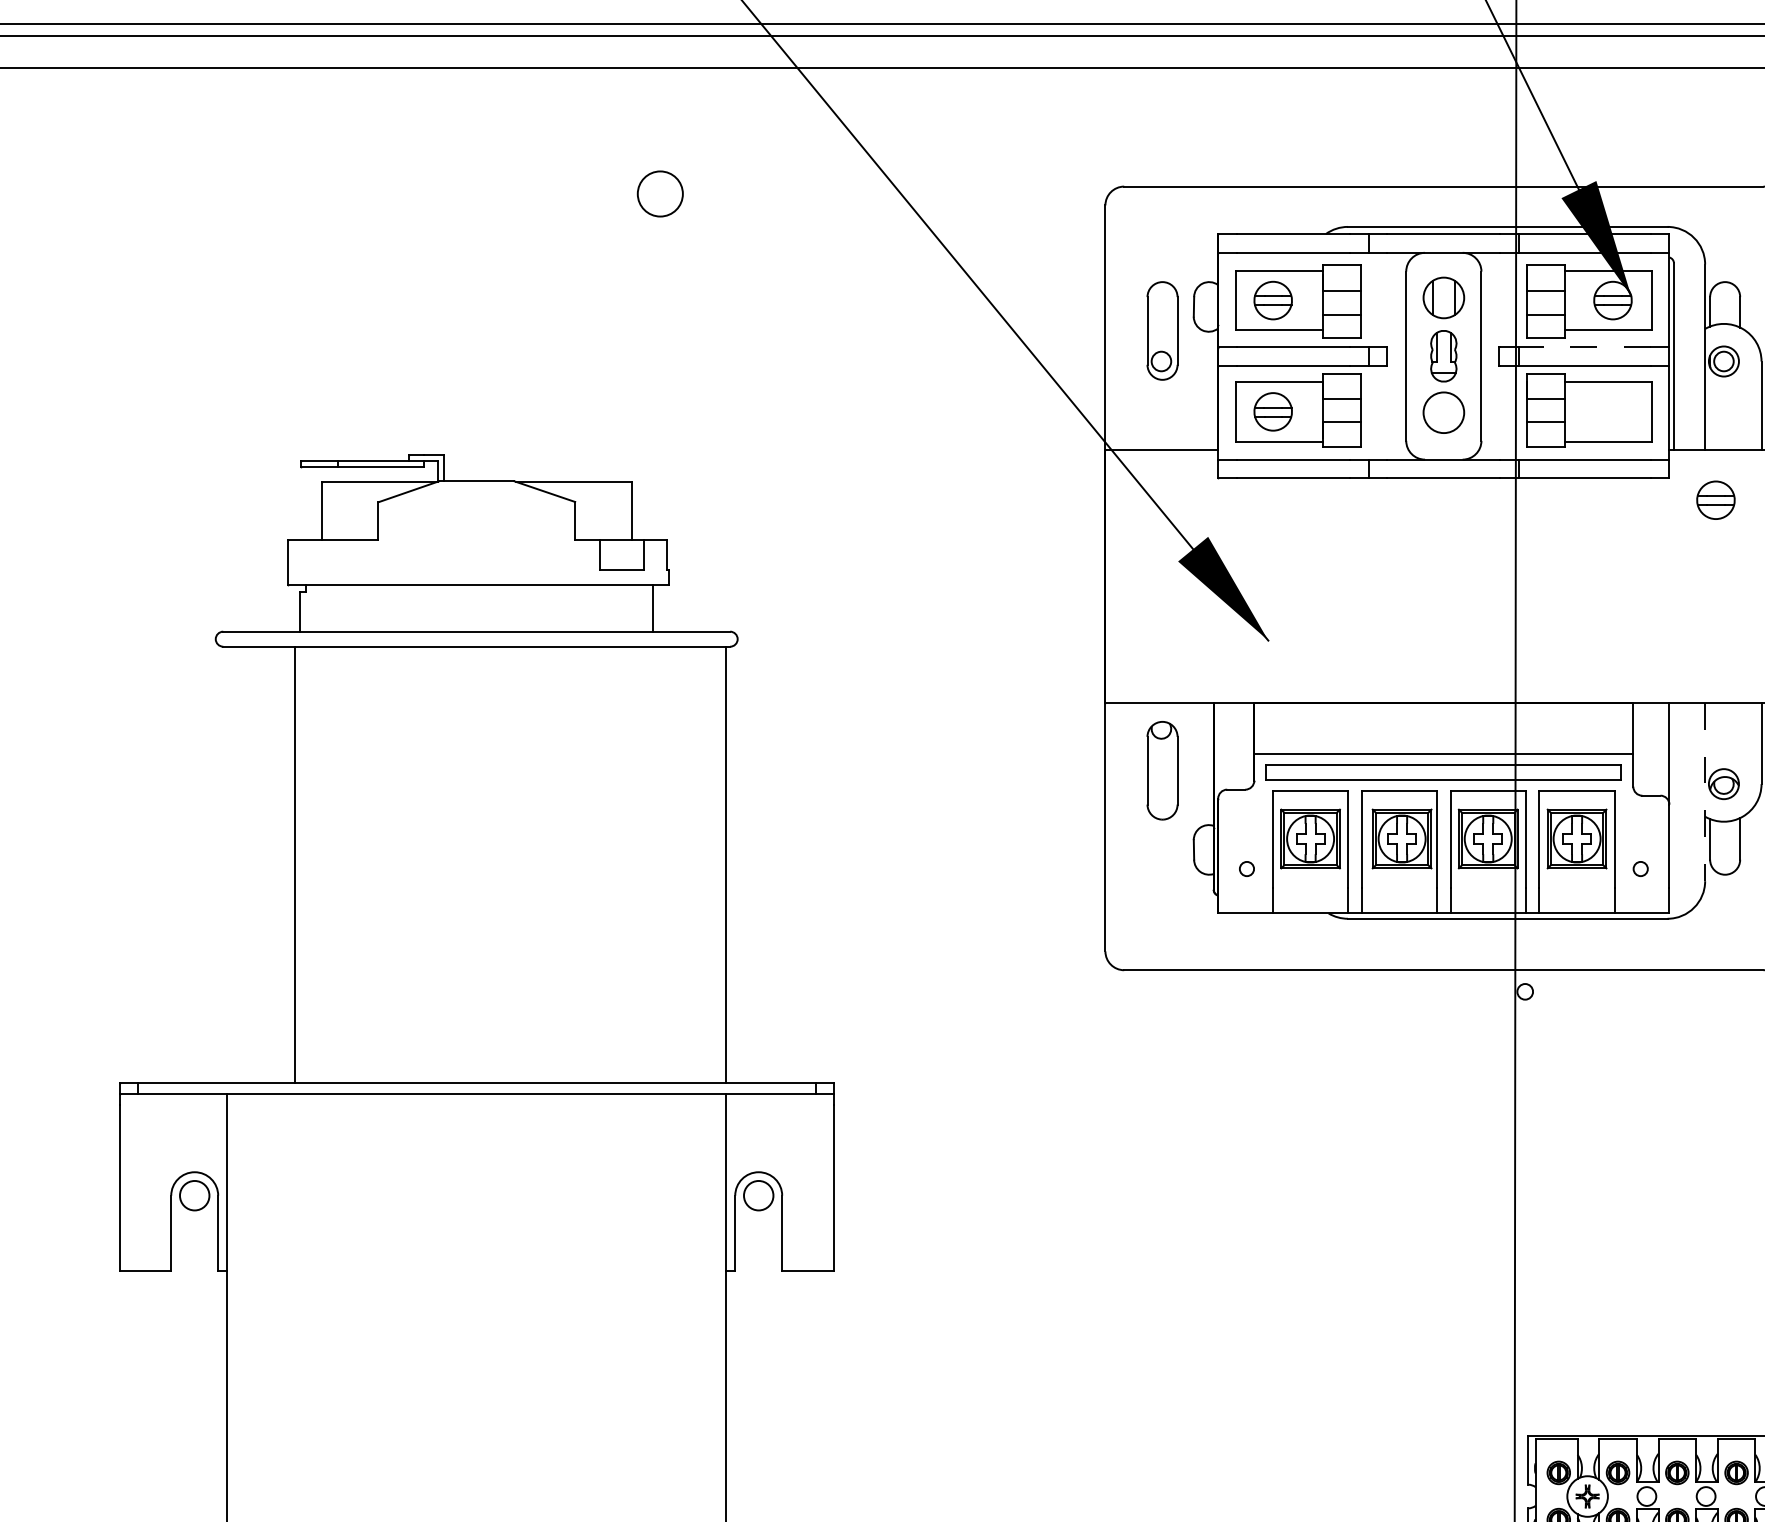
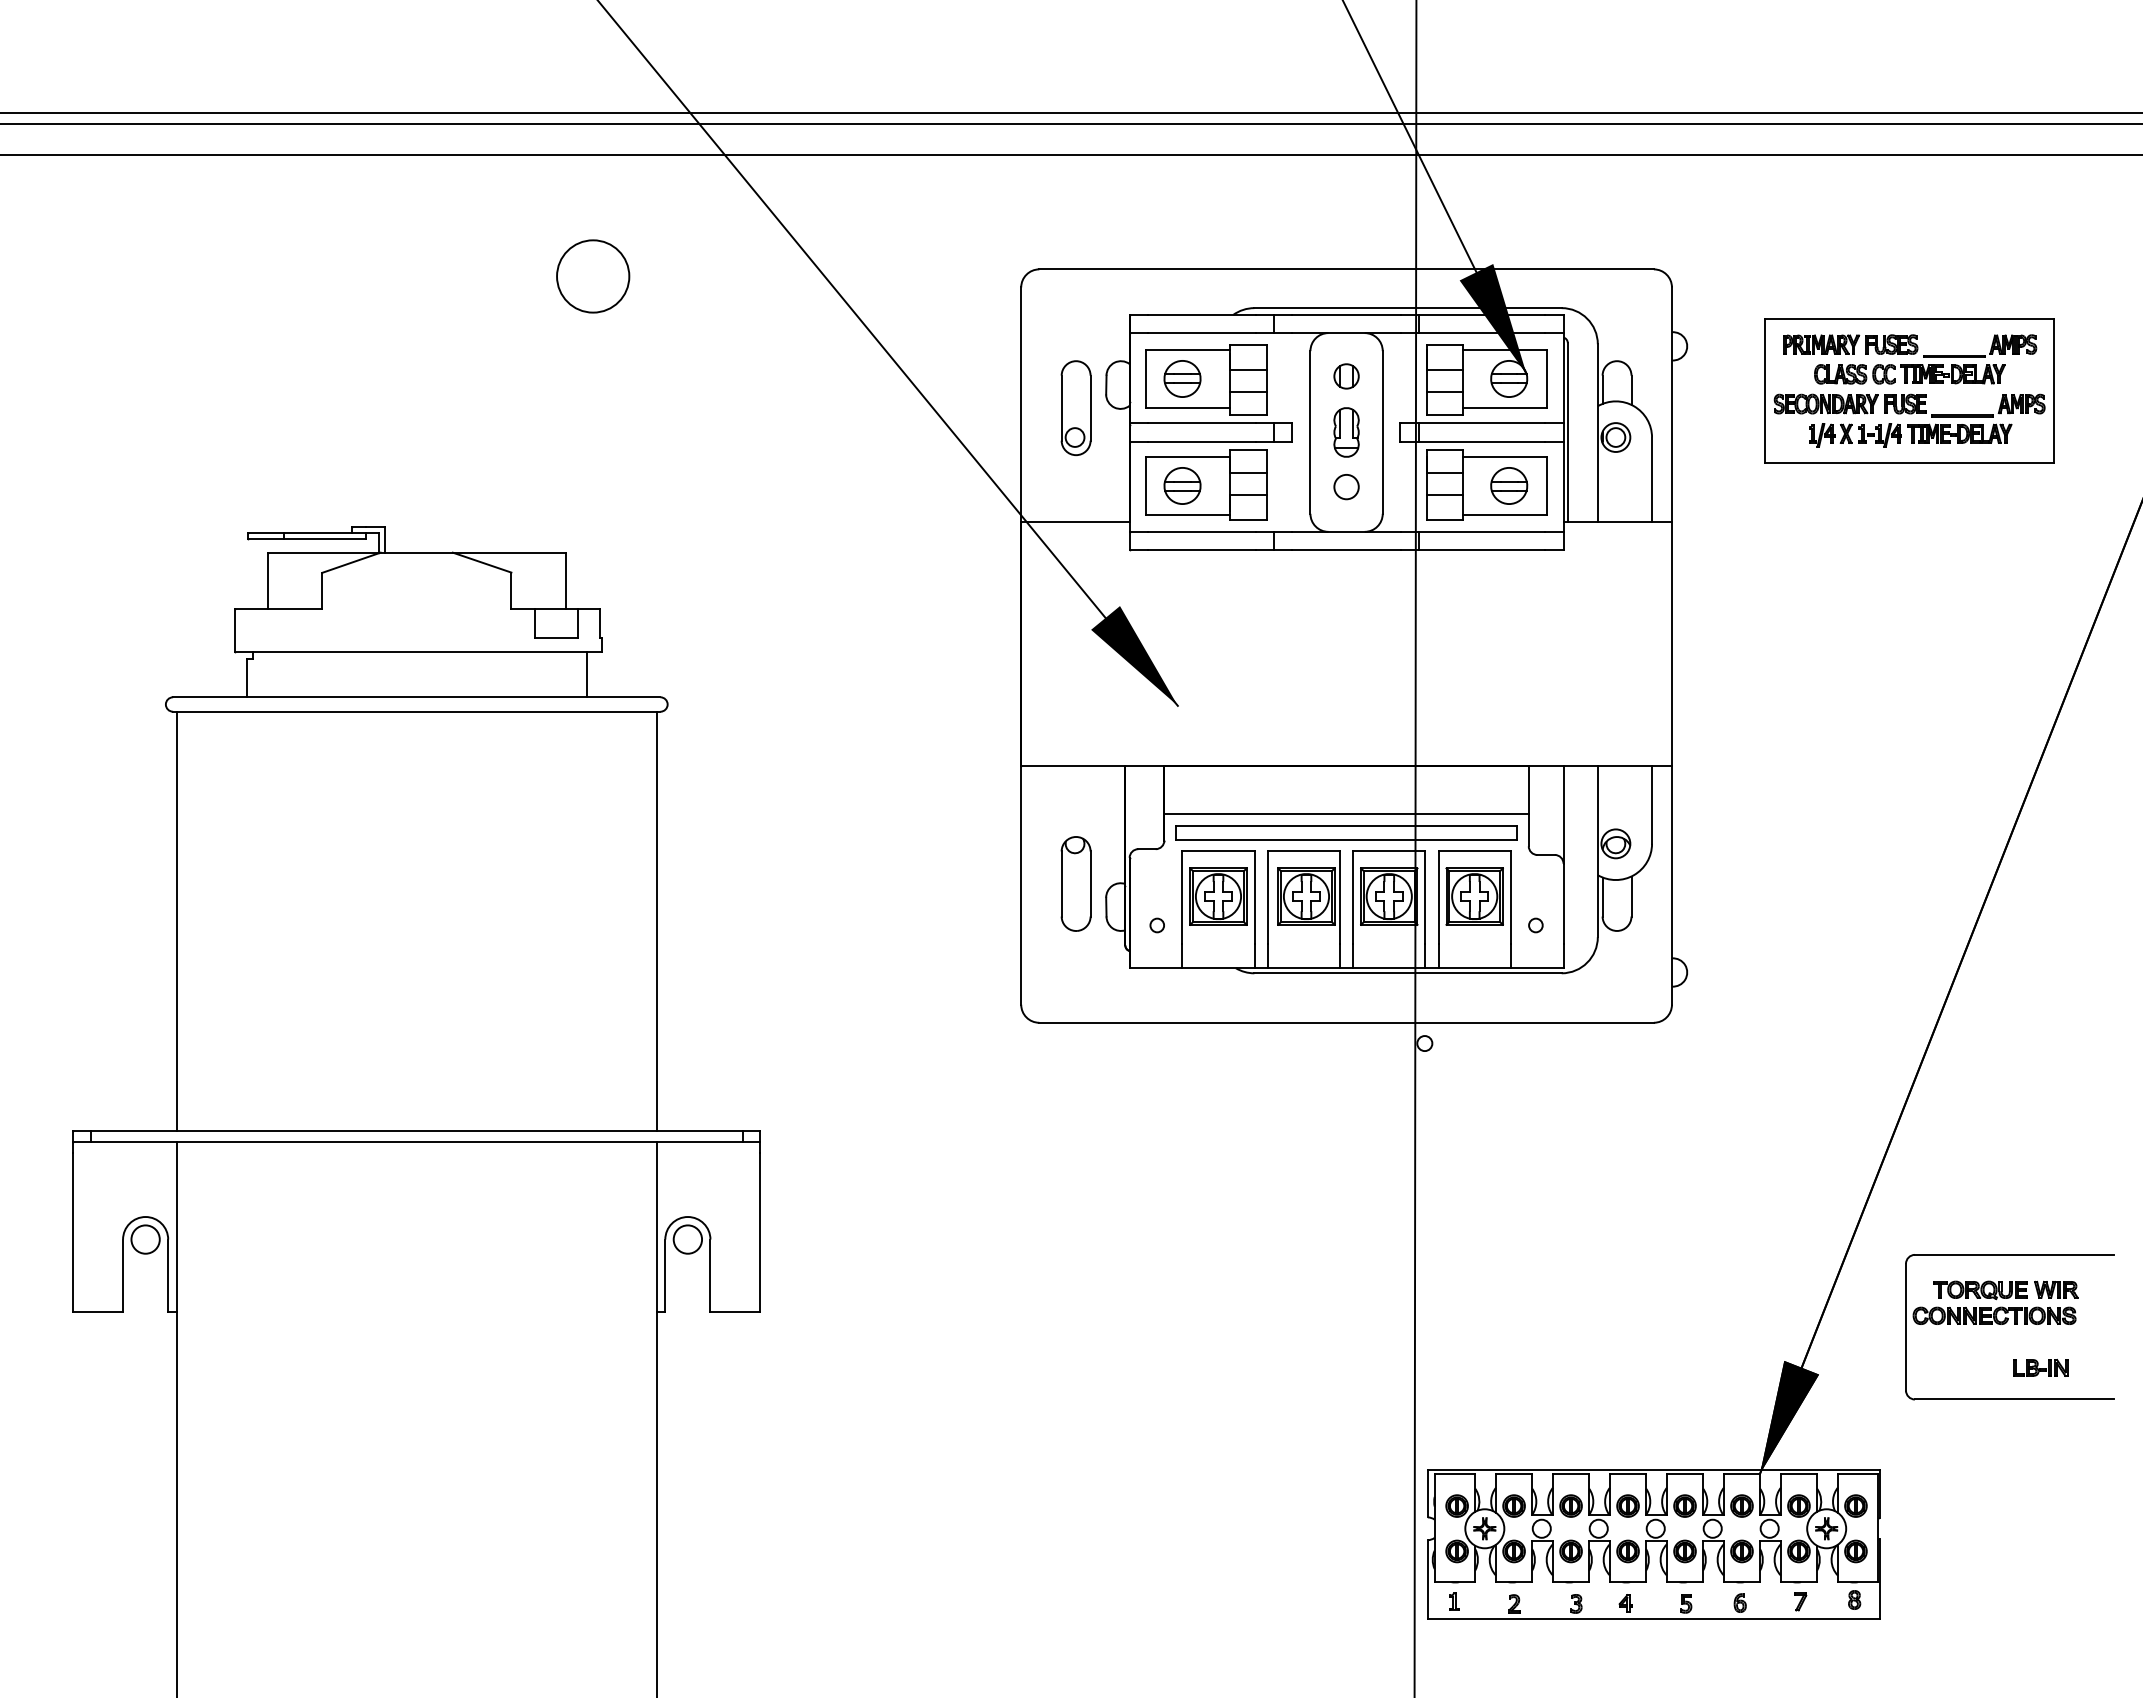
circle: (660, 194) -> (593, 276), size x1.67
part: (1443, 298) -> (1346, 376), size x0.62
line: (1584, 346) -> (1481, 423), dashed -> solid
circle: (1443, 413) -> (1346, 487), size x0.62
part: (1716, 499) -> (1509, 485), moved
part: (1161, 770) -> (1075, 883), moved
line: (1704, 792) -> (1597, 851), dashed -> solid
line: (294, 864) -> (176, 921), moved

